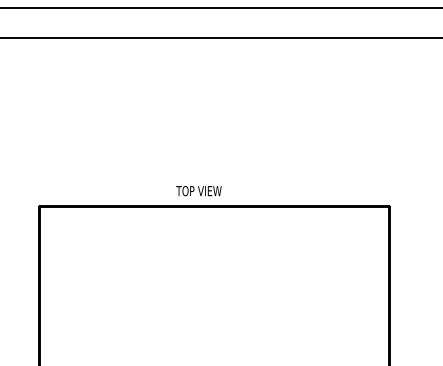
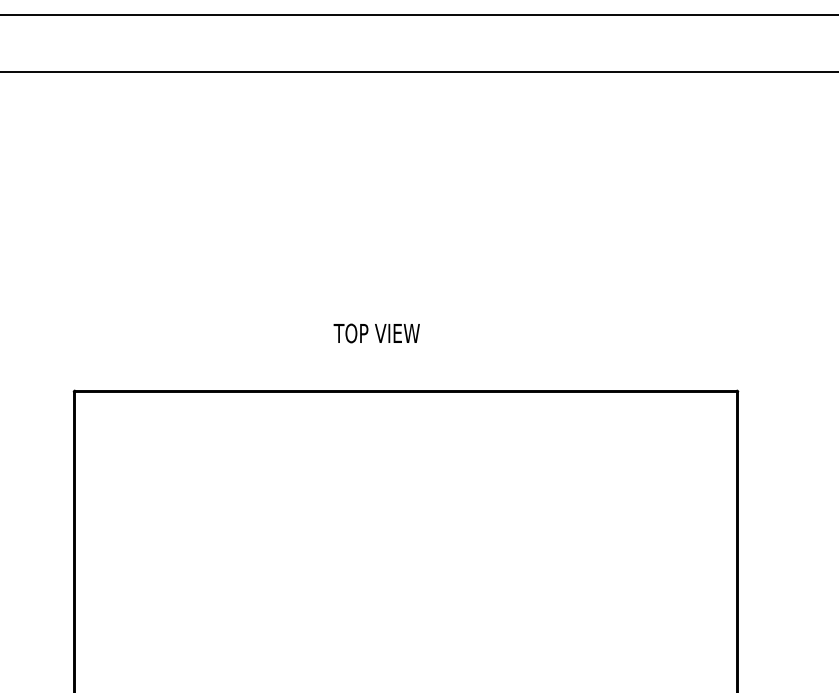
text: (198, 191) -> (375, 334), moved

